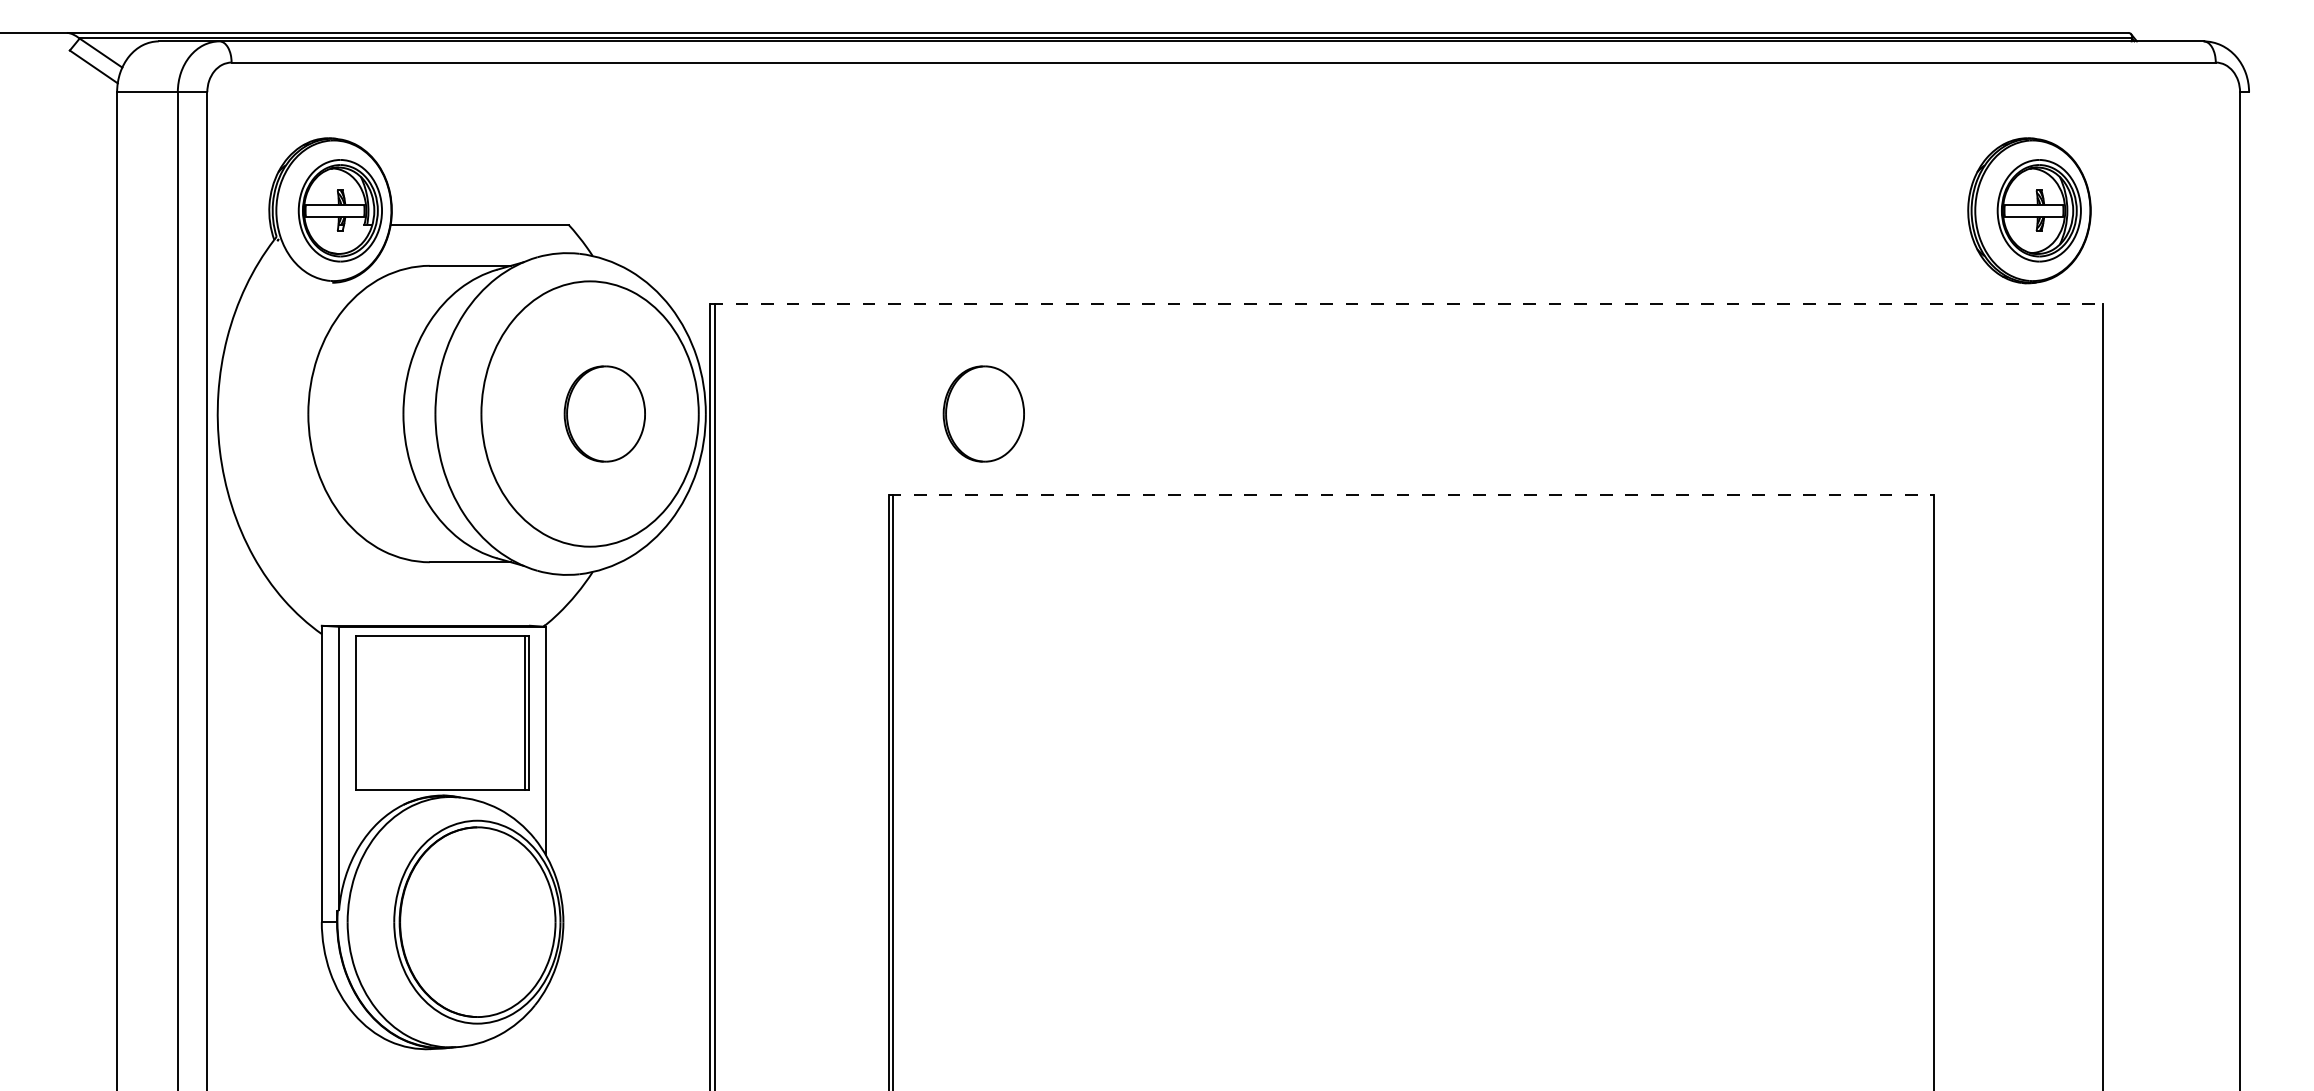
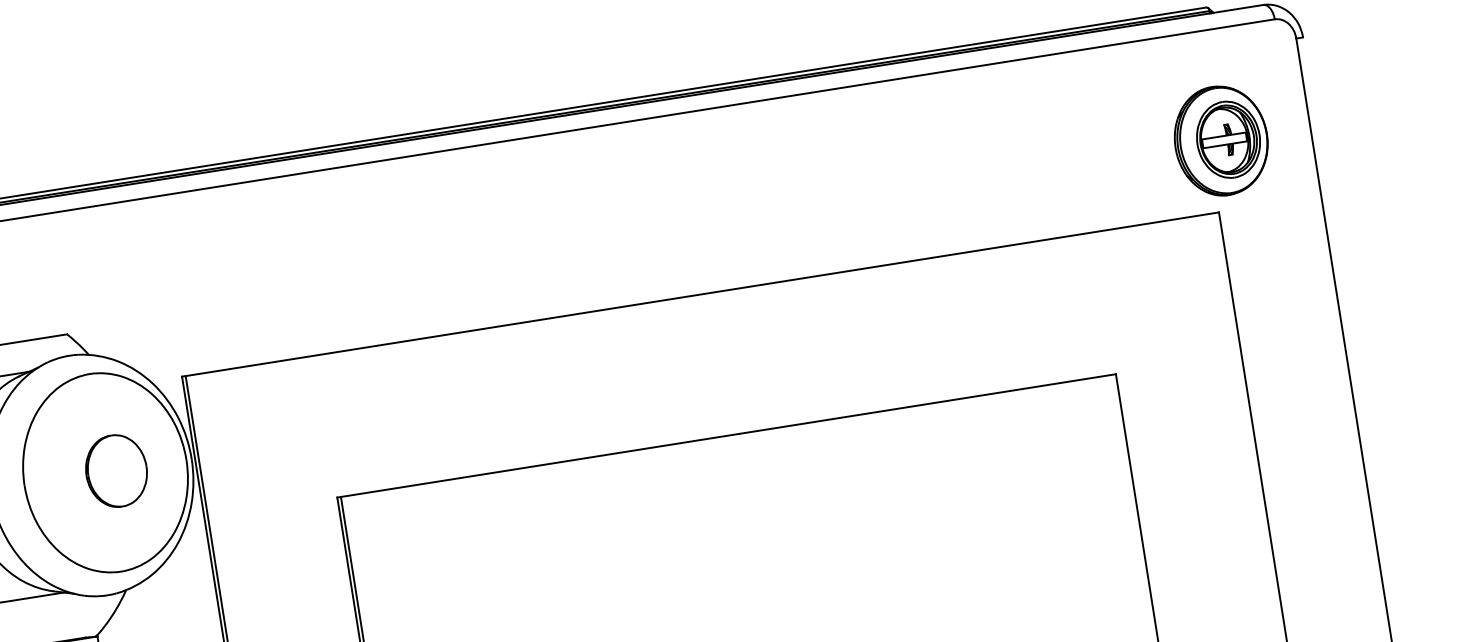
part: (2029, 210) -> (1221, 140), moved
line: (1407, 303) -> (701, 294), dashed -> solid
part: (983, 413) -> (398, 426), removed
line: (1411, 494) -> (726, 435), dashed -> solid

